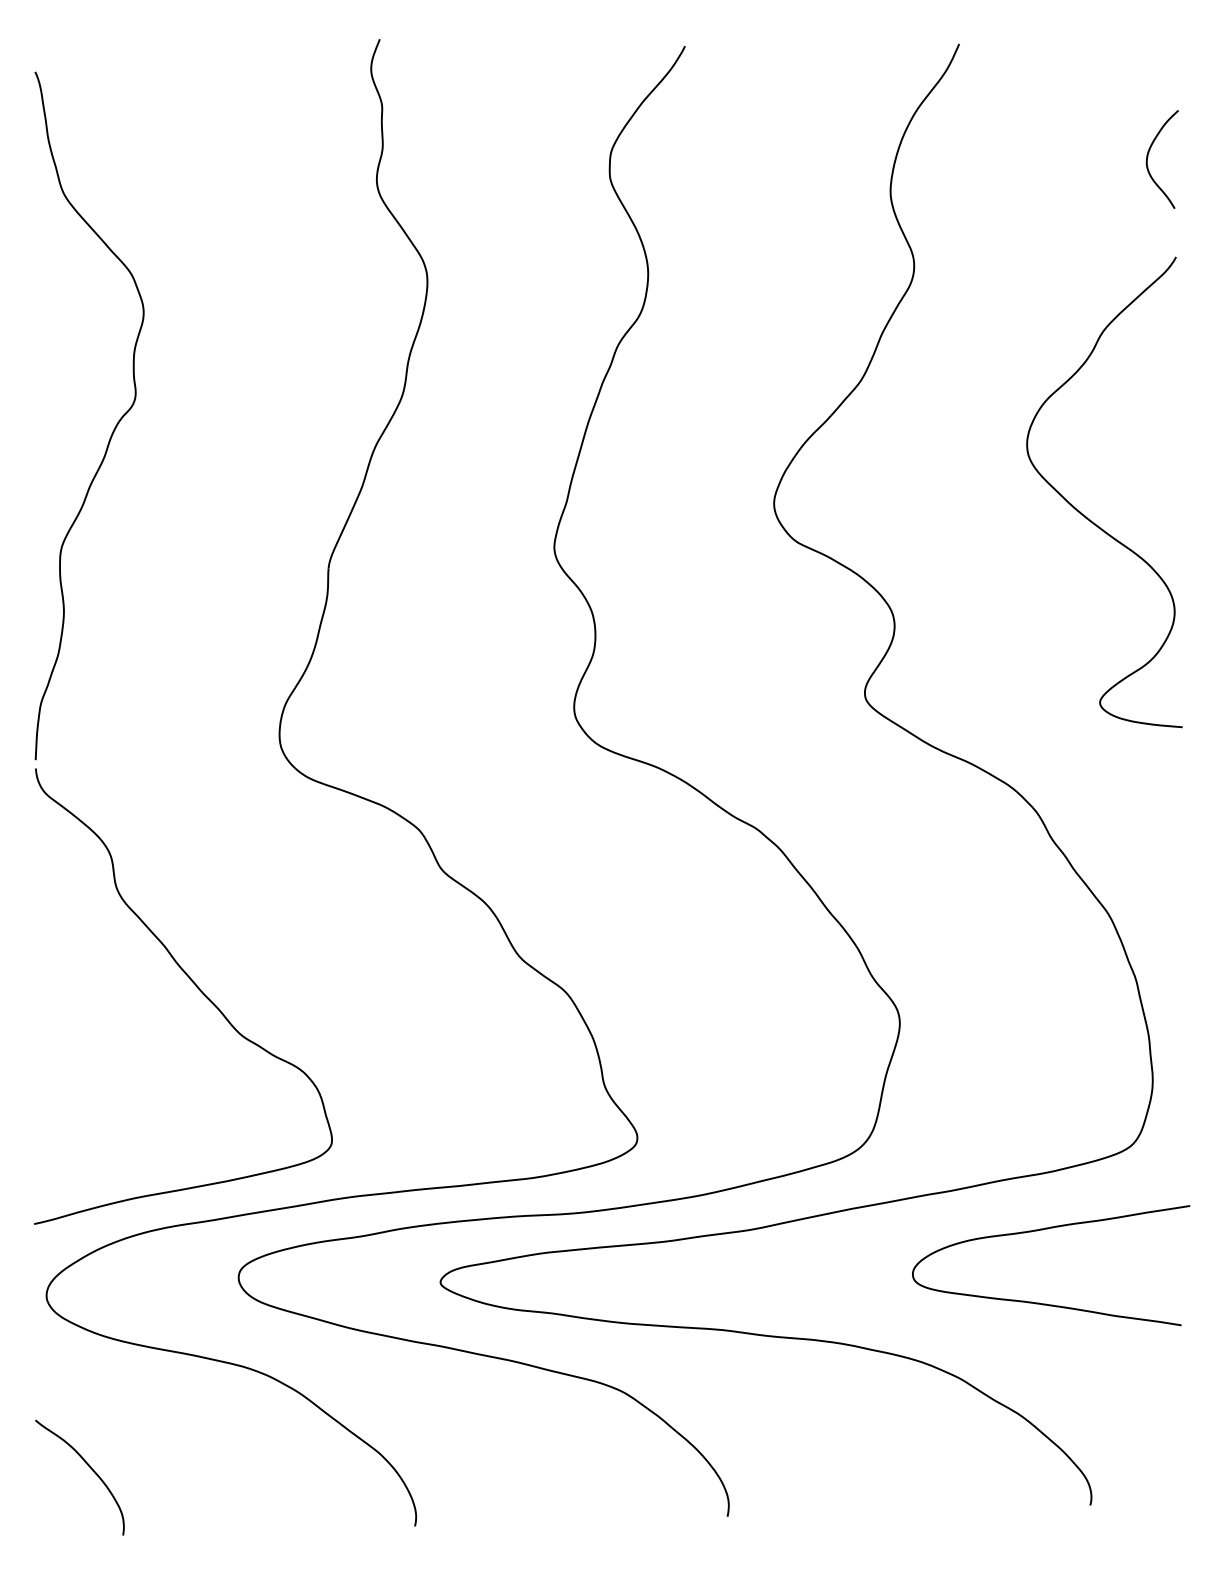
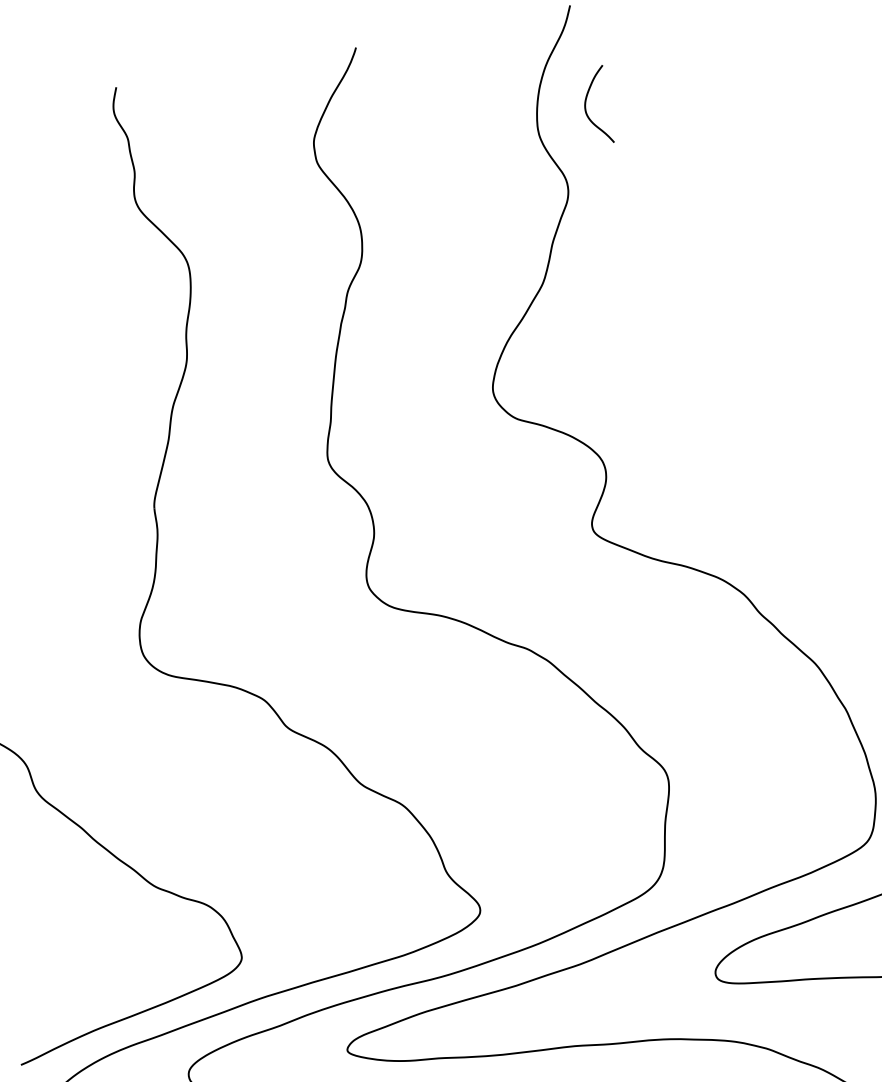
curve: (1148, 157) -> (586, 106), moved
curve: (1085, 515) -> (738, 355), removed

